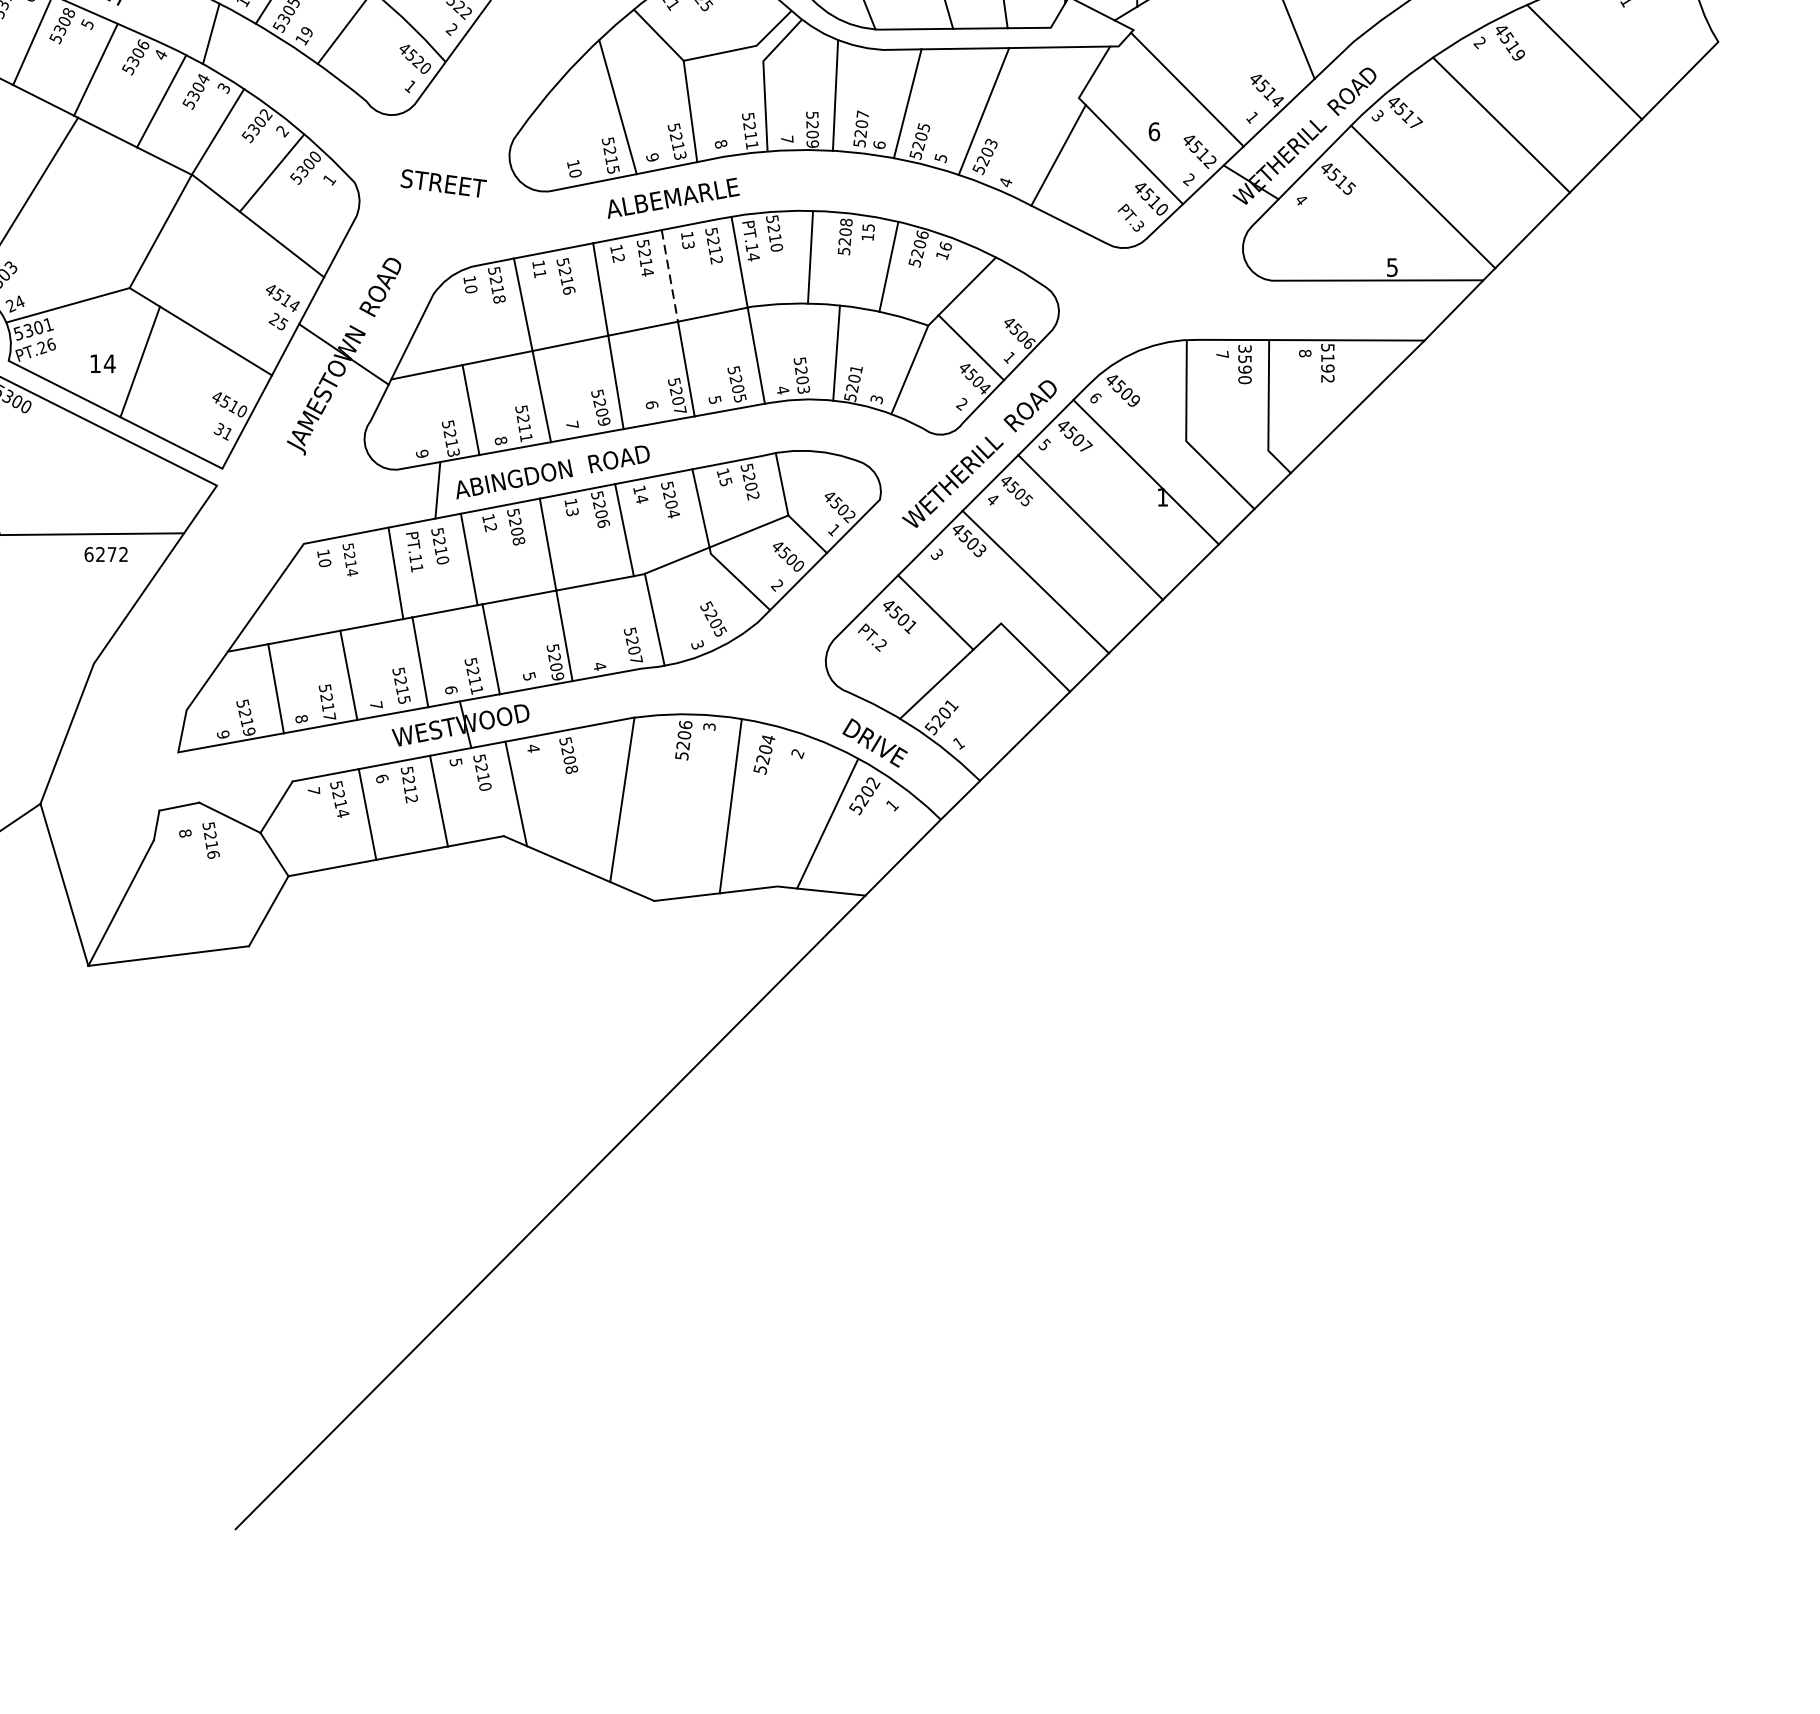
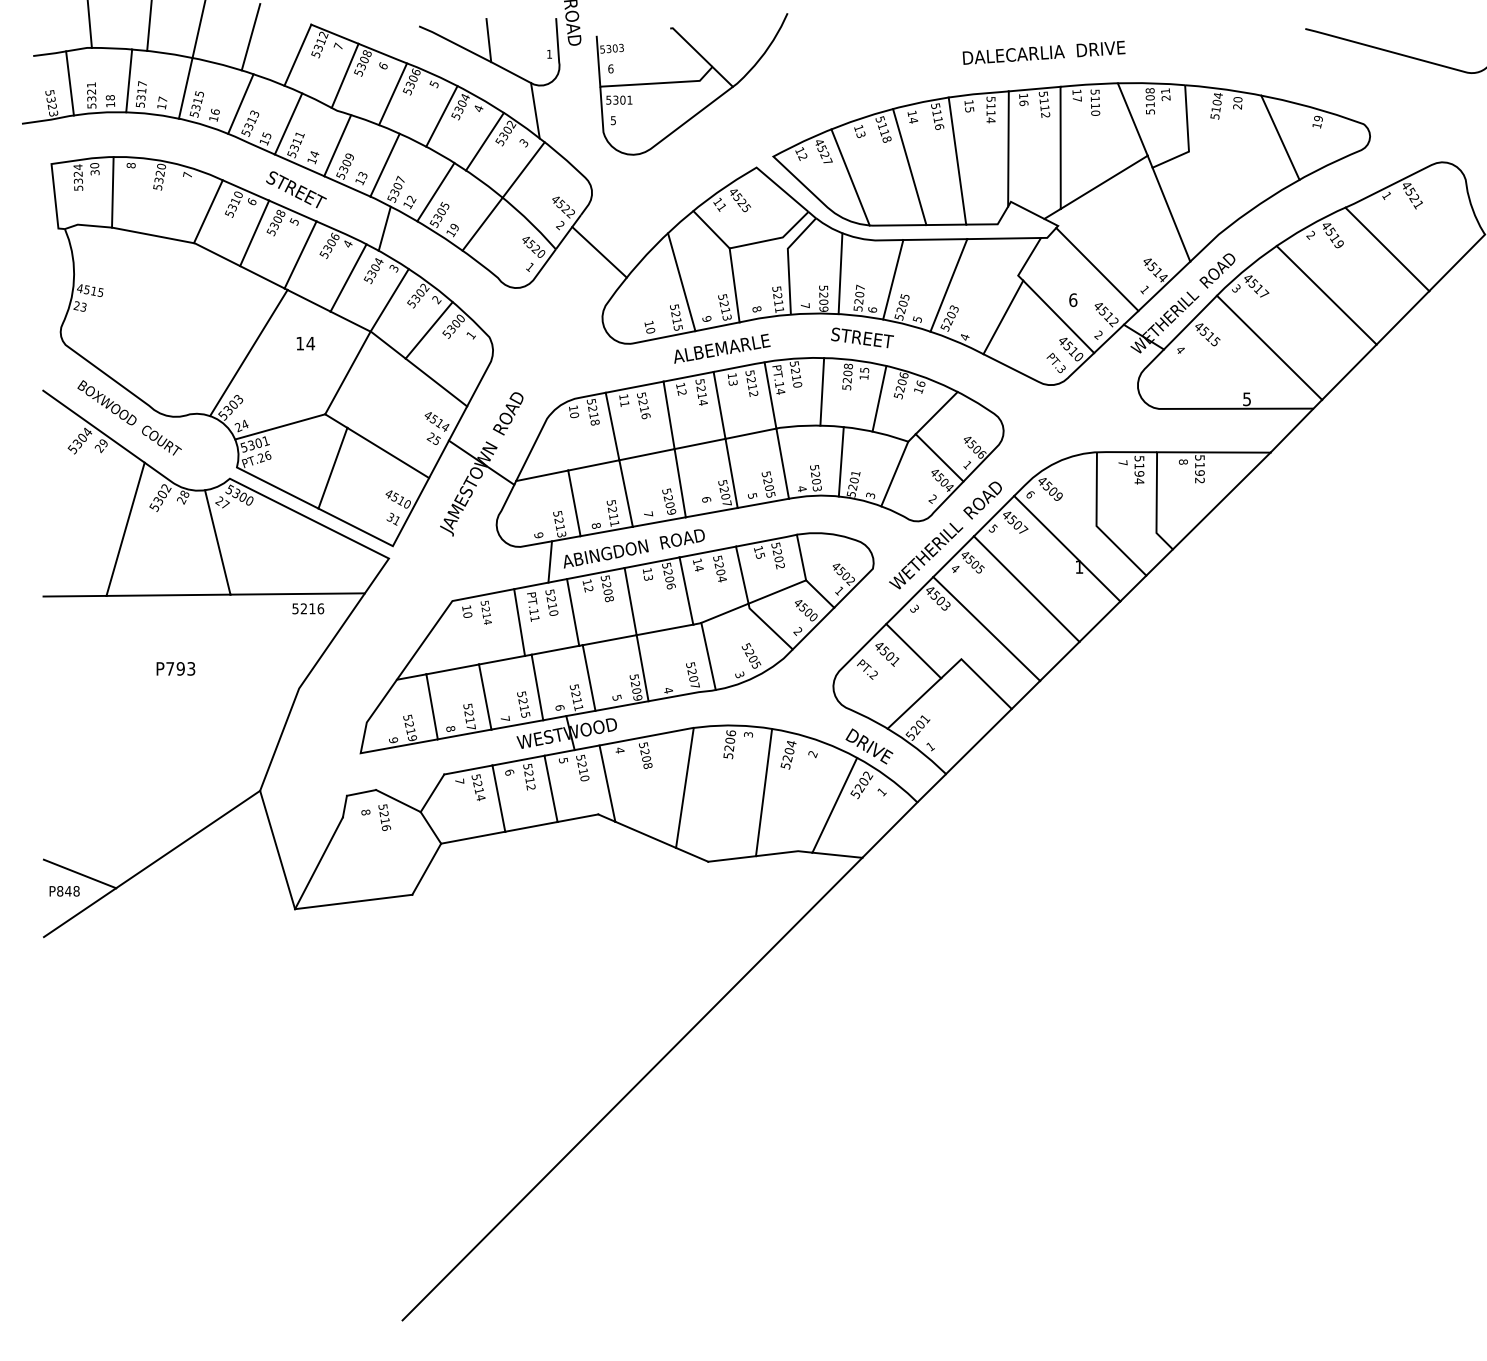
line: (505, 66) -> (599, 252), added
text: (443, 182) -> (862, 337), moved
line: (669, 275) -> (719, 405), dashed -> solid
text: (102, 363) -> (305, 343), moved
text: (1245, 365) -> (1139, 470), 3590 -> 5194
text: (106, 554) -> (308, 608), 6272 -> 5216

